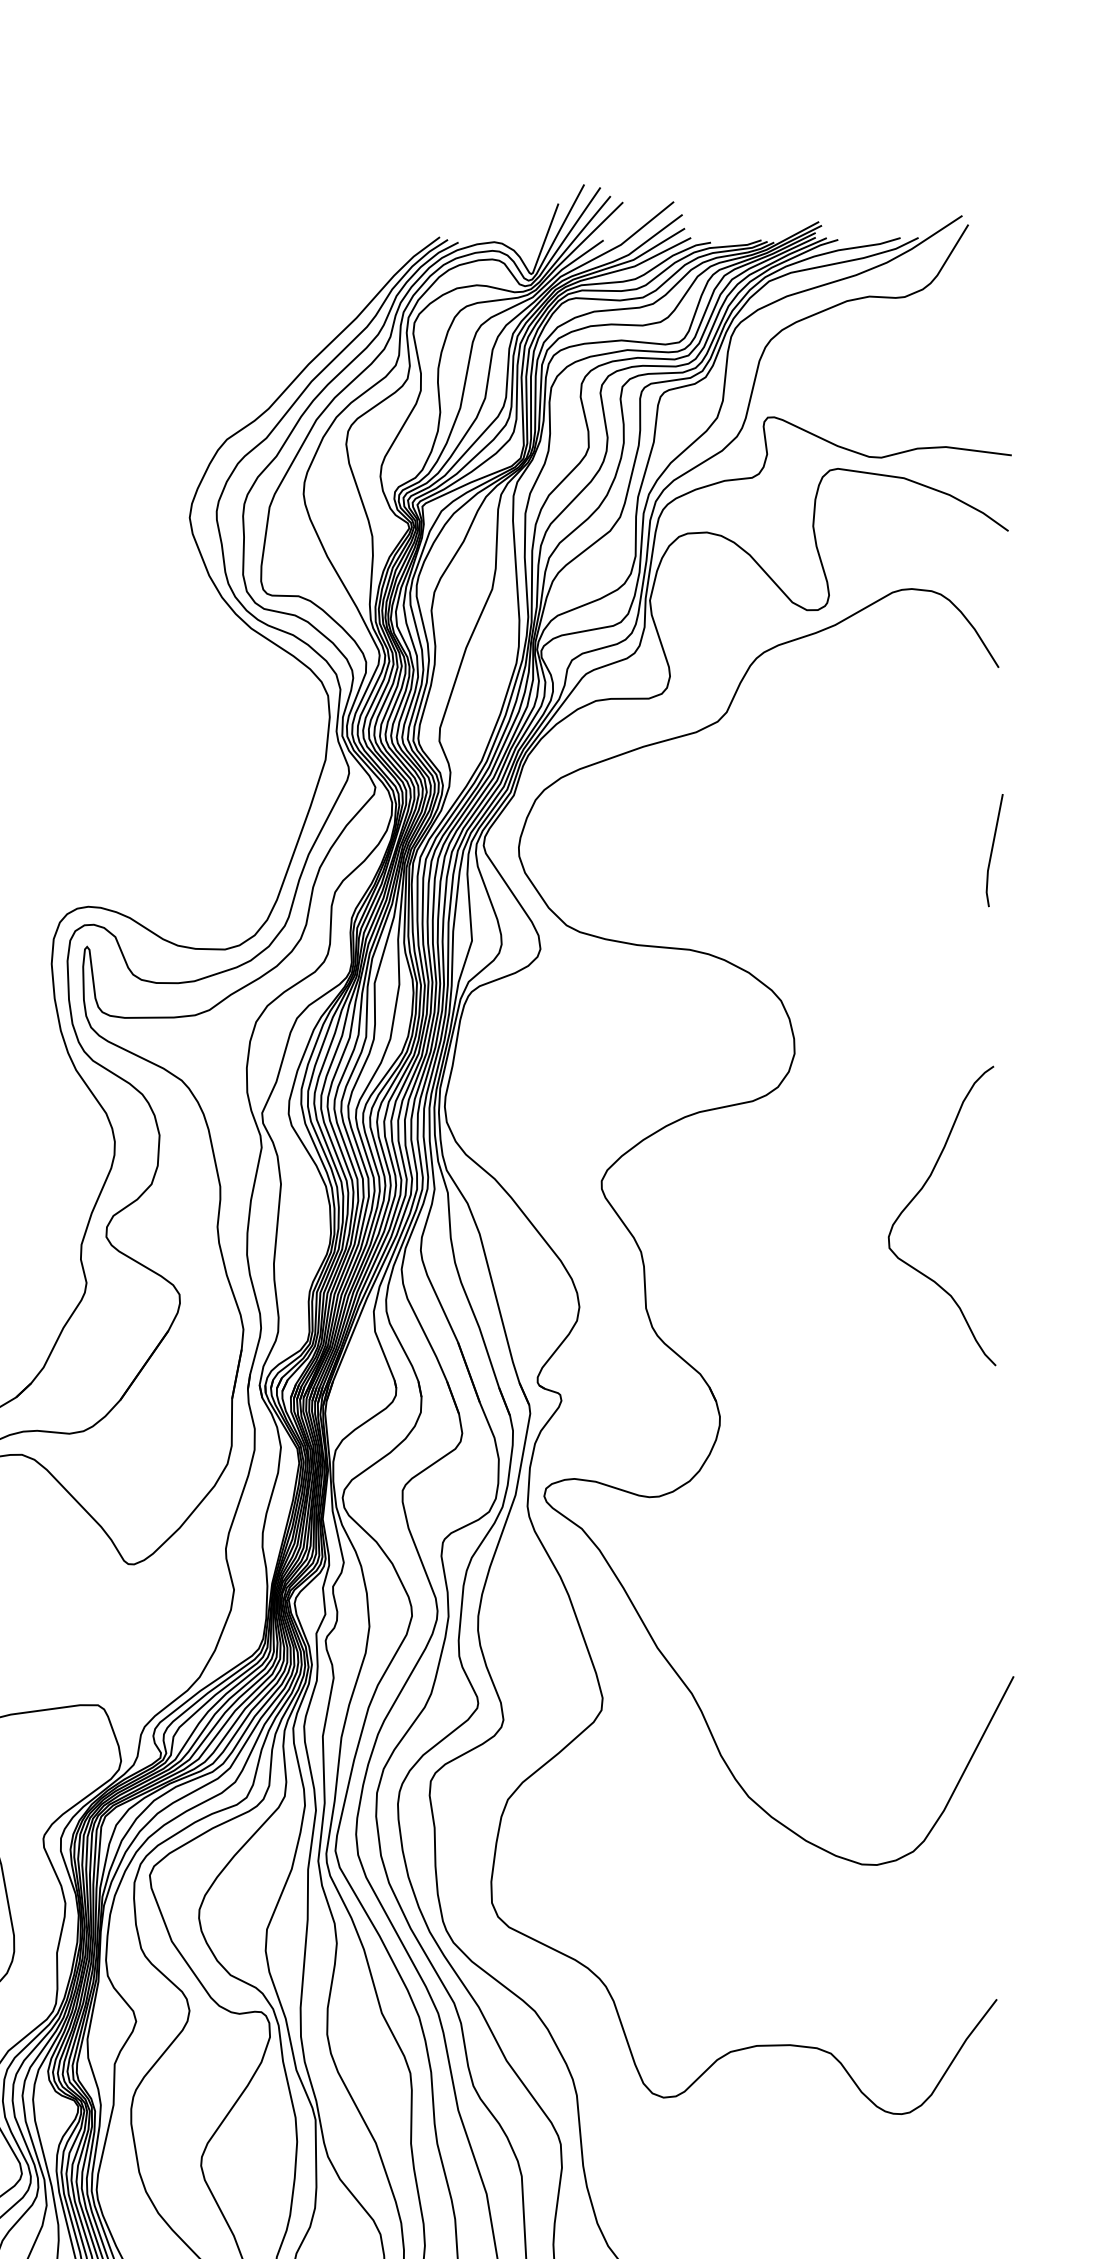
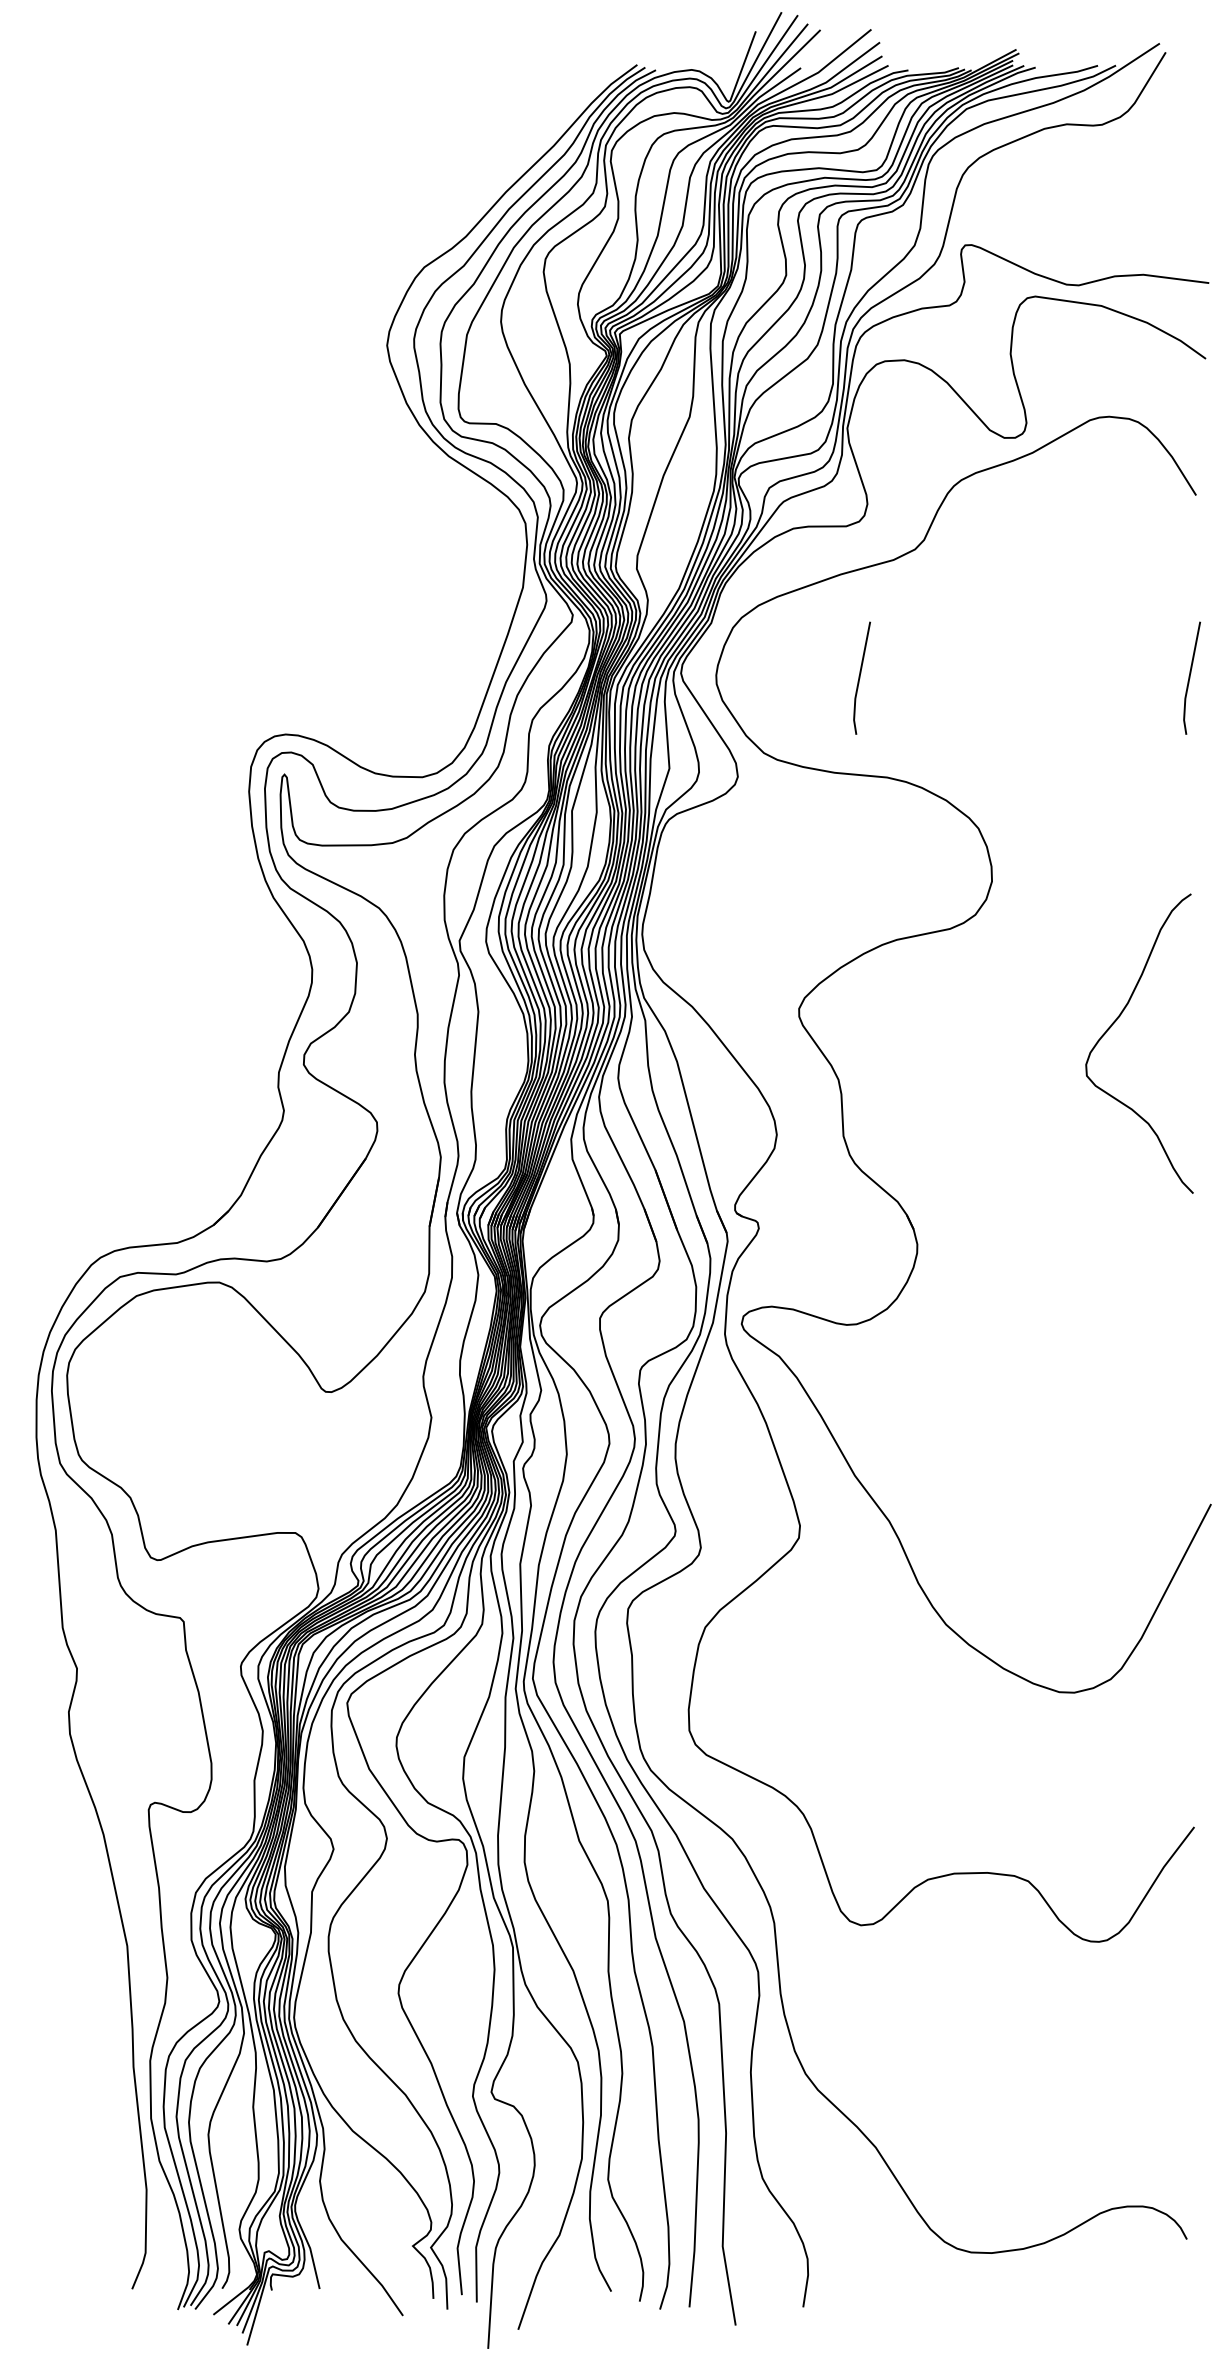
line: (663, 849) -> (860, 677), added

